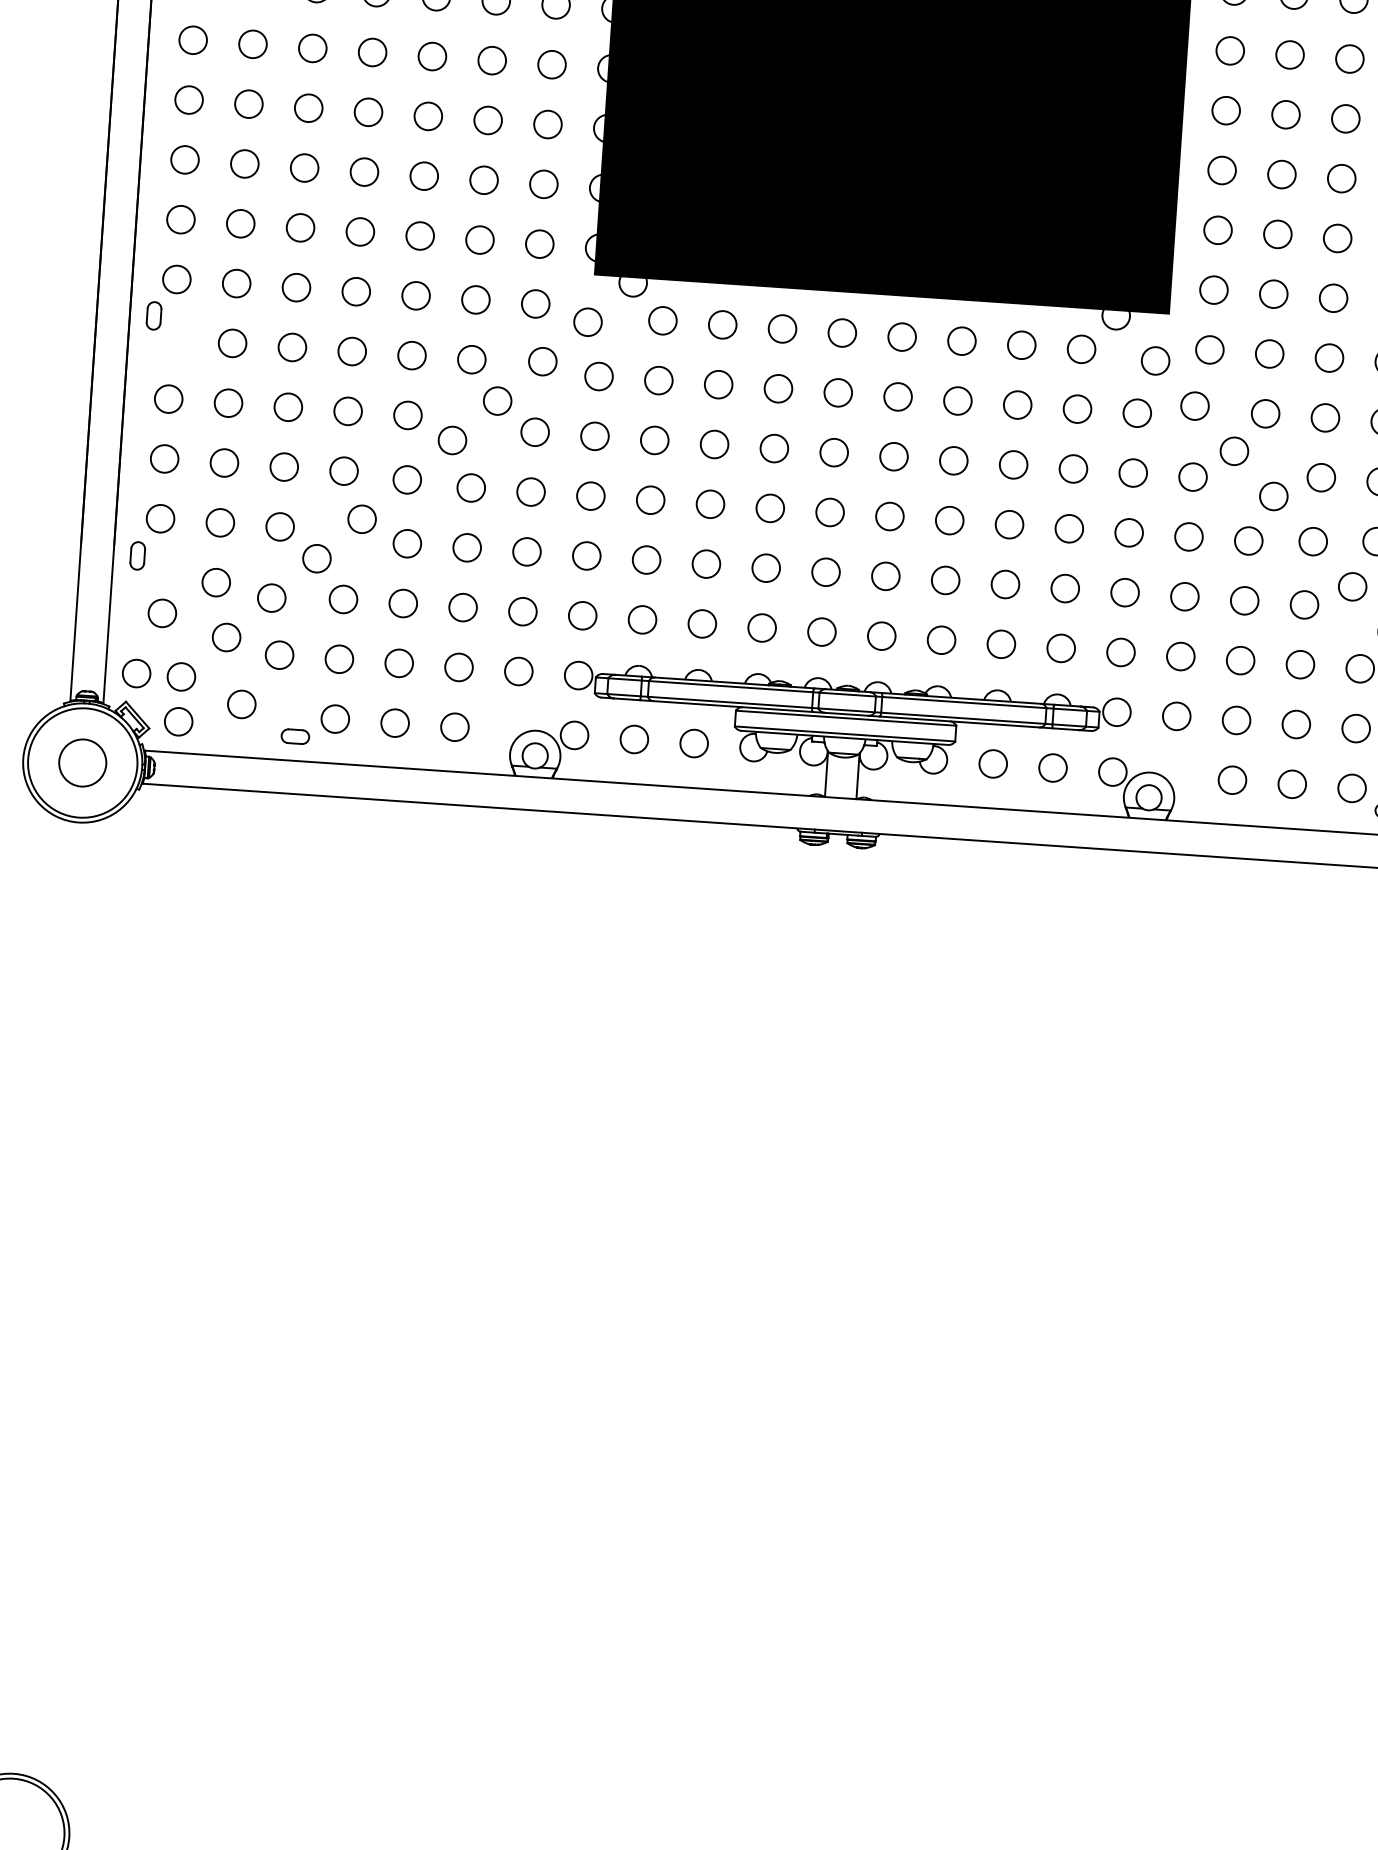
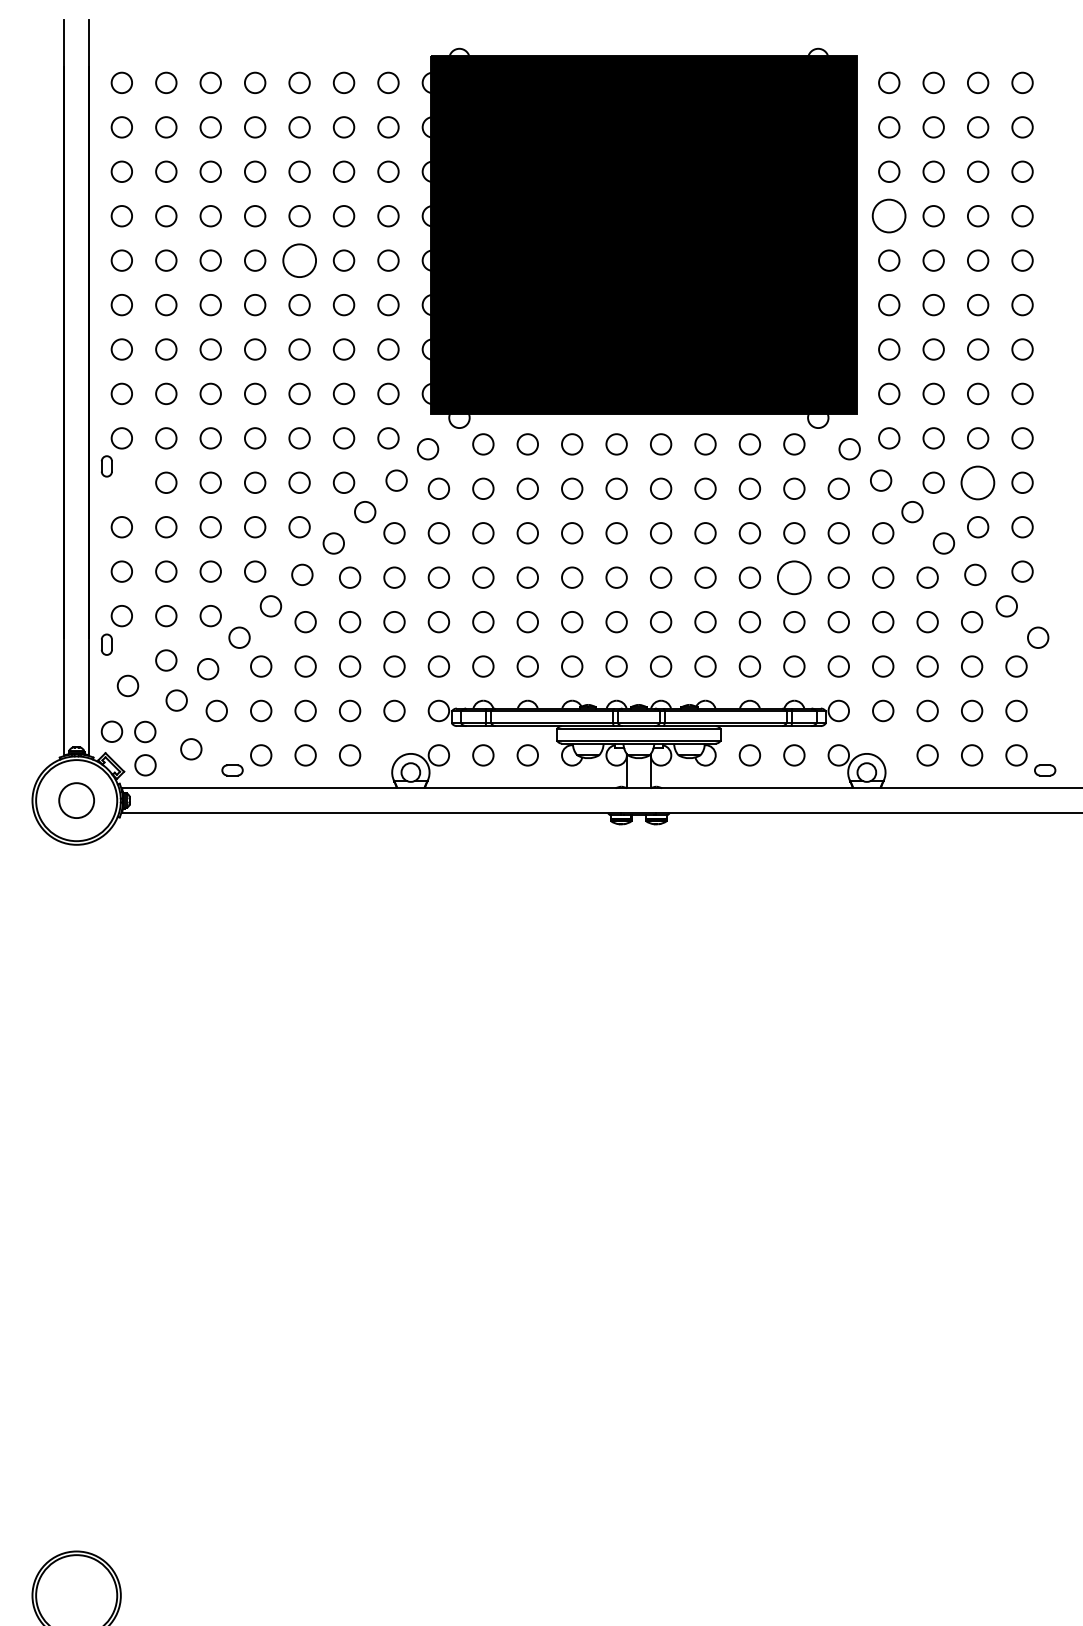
circle: (1230, 51) -> (889, 216), size x1.6
circle: (432, 56) -> (299, 260), size x1.6
circle: (1325, 417) -> (978, 482), size x1.6
circle: (1069, 528) -> (794, 577), size x1.6

